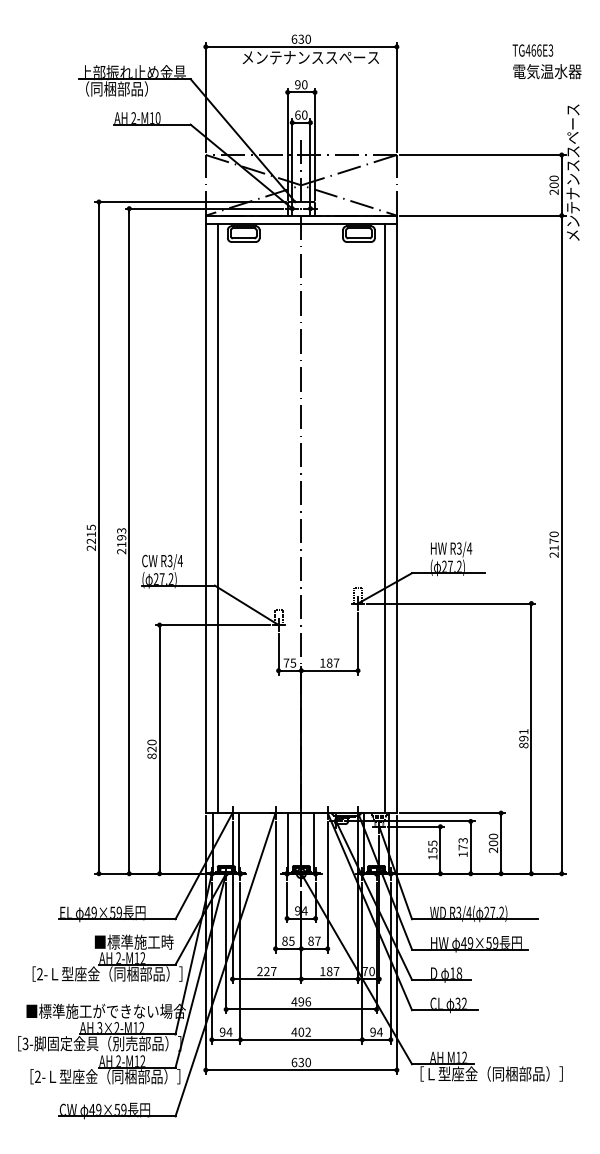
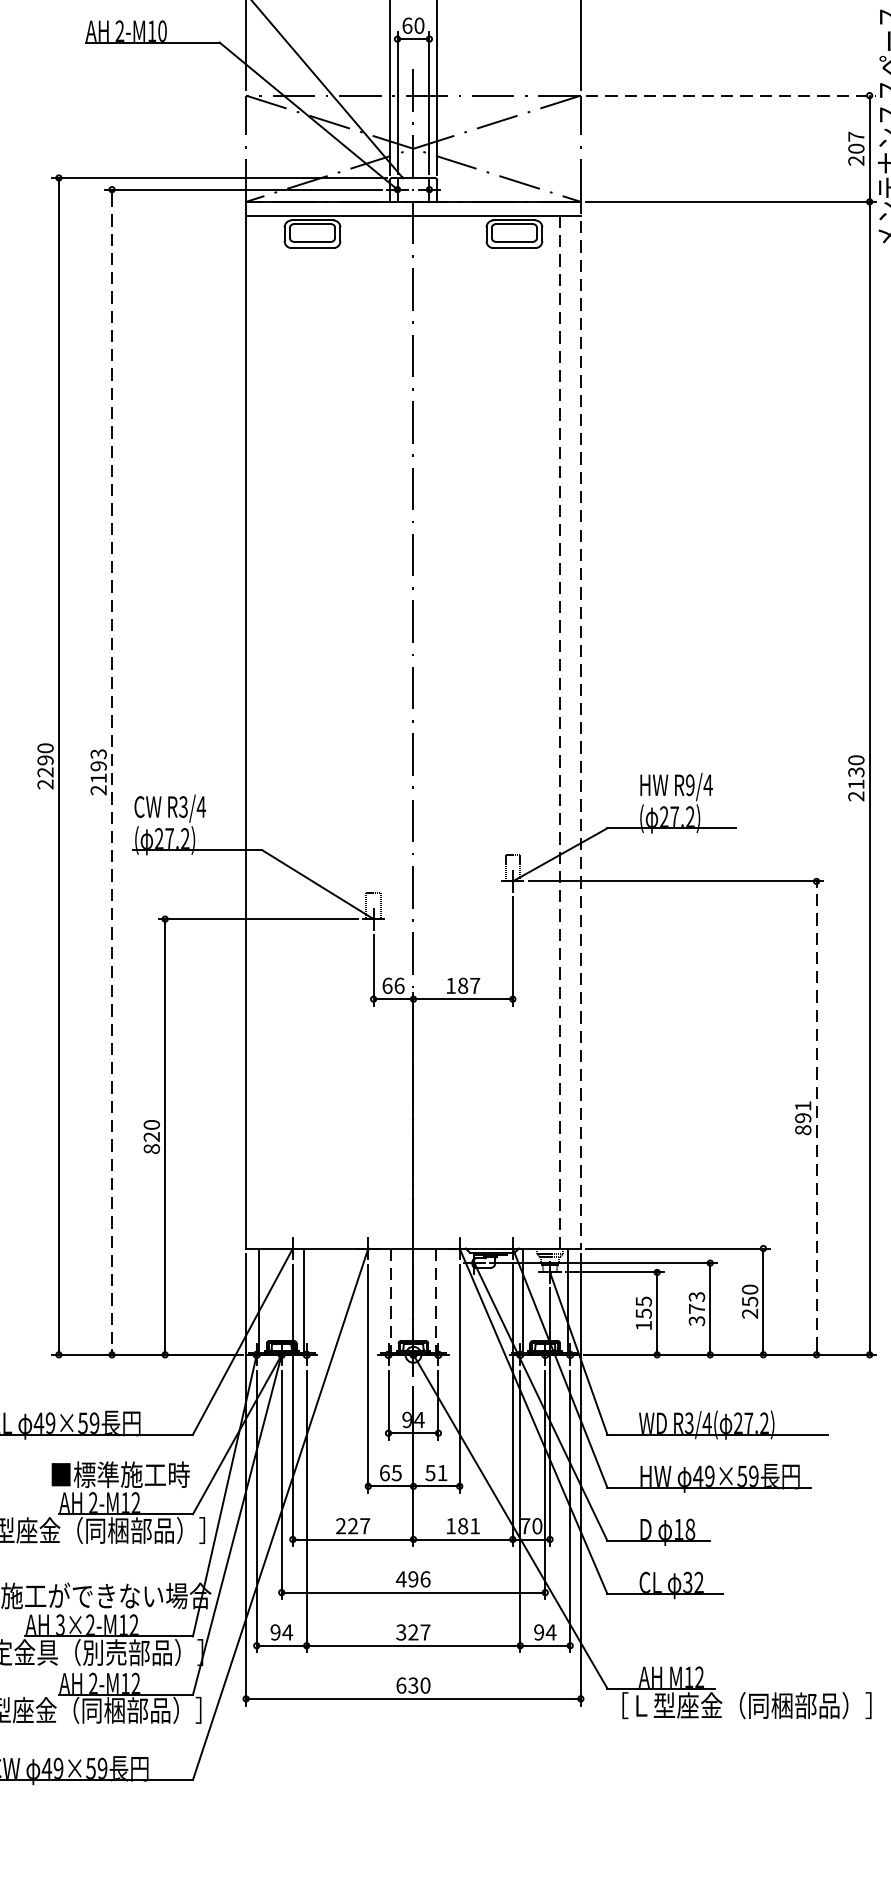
line: (482, 154) -> (730, 94), solid -> dashed
text: (553, 178) -> (855, 136), 200 -> 207
line: (396, 514) -> (580, 725), solid -> dashed
line: (217, 518) -> (266, 732), removed
line: (384, 518) -> (559, 732), solid -> dashed
text: (90, 530) -> (44, 753), 2215 -> 2290
line: (129, 541) -> (112, 772), solid -> dashed
text: (553, 541) -> (855, 772), 2170 -> 2130
text: (458, 548) -> (688, 785), R3/4 -> R9/4
text: (289, 662) -> (392, 984), 75 -> 66
line: (531, 738) -> (816, 1117), solid -> dashed
line: (288, 843) -> (390, 1301), solid -> dashed
line: (314, 843) -> (436, 1301), solid -> dashed
text: (493, 843) -> (750, 1301), 200 -> 250
text: (462, 854) -> (695, 1321), 173 -> 373
text: (284, 940) -> (383, 1471), 85 -> 65
text: (314, 940) -> (436, 1471), 87 -> 51
text: (336, 971) -> (475, 1526), 187 -> 181
text: (300, 1031) -> (411, 1631), 402 -> 327

